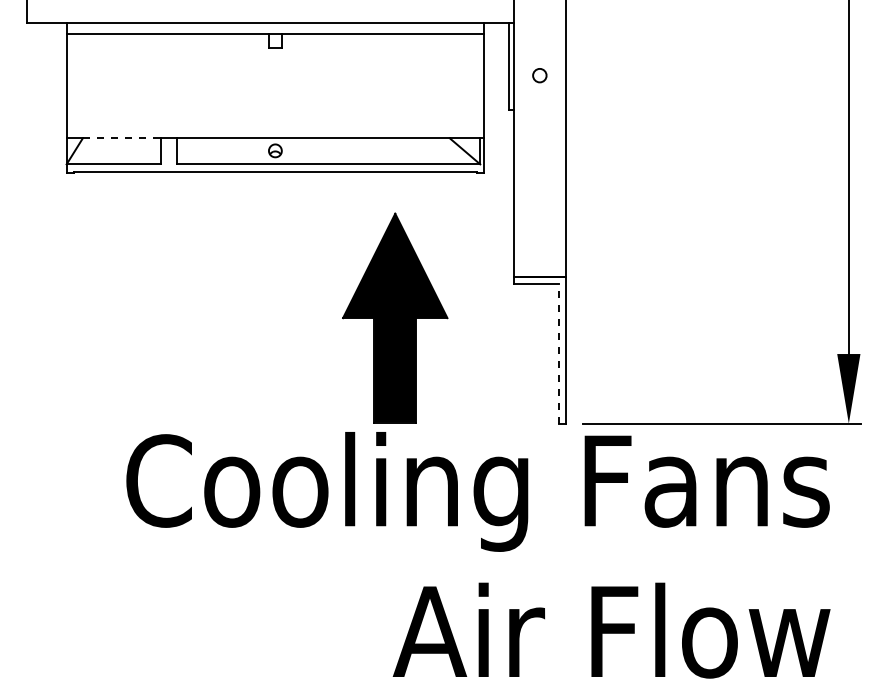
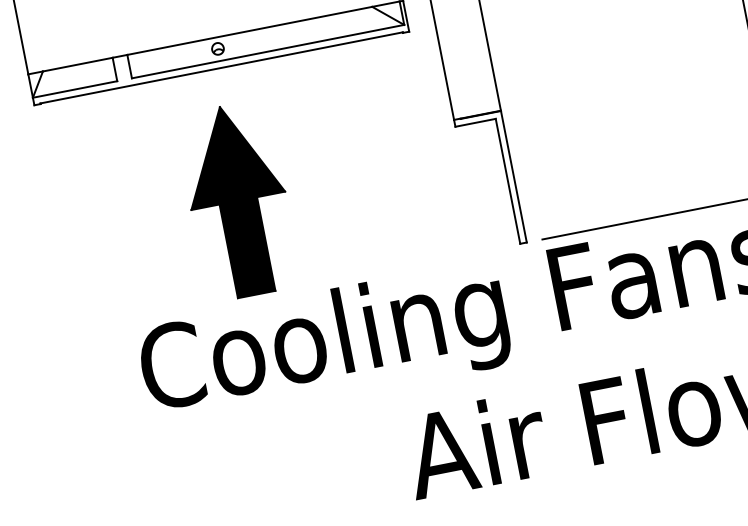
line: (121, 138) -> (77, 64), dashed -> solid
part: (395, 317) -> (238, 200), moved
line: (558, 354) -> (507, 181), dashed -> solid

